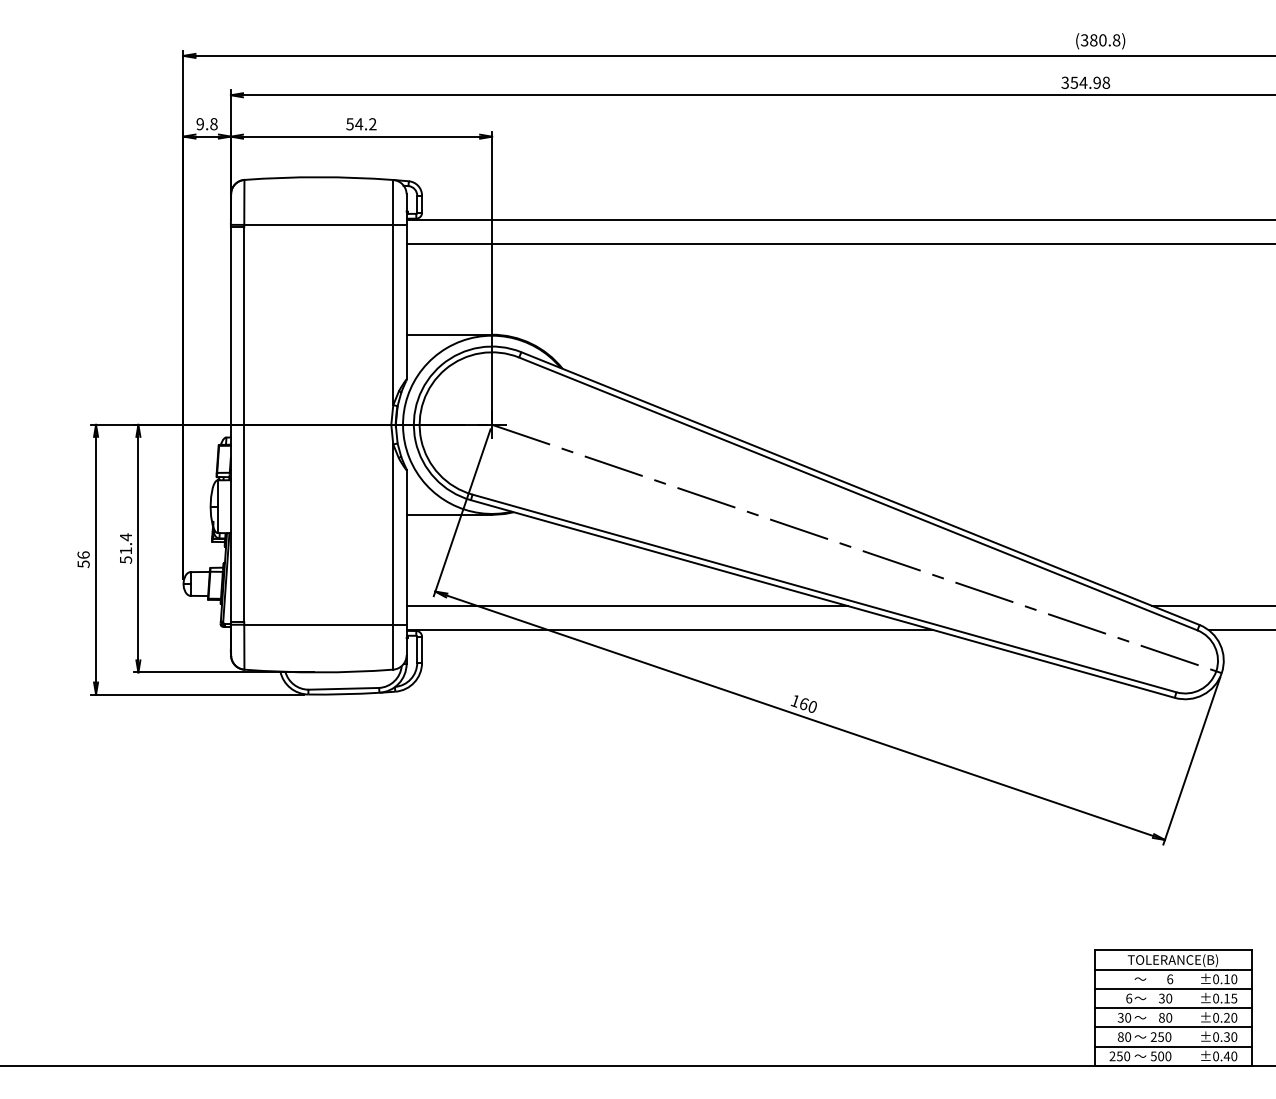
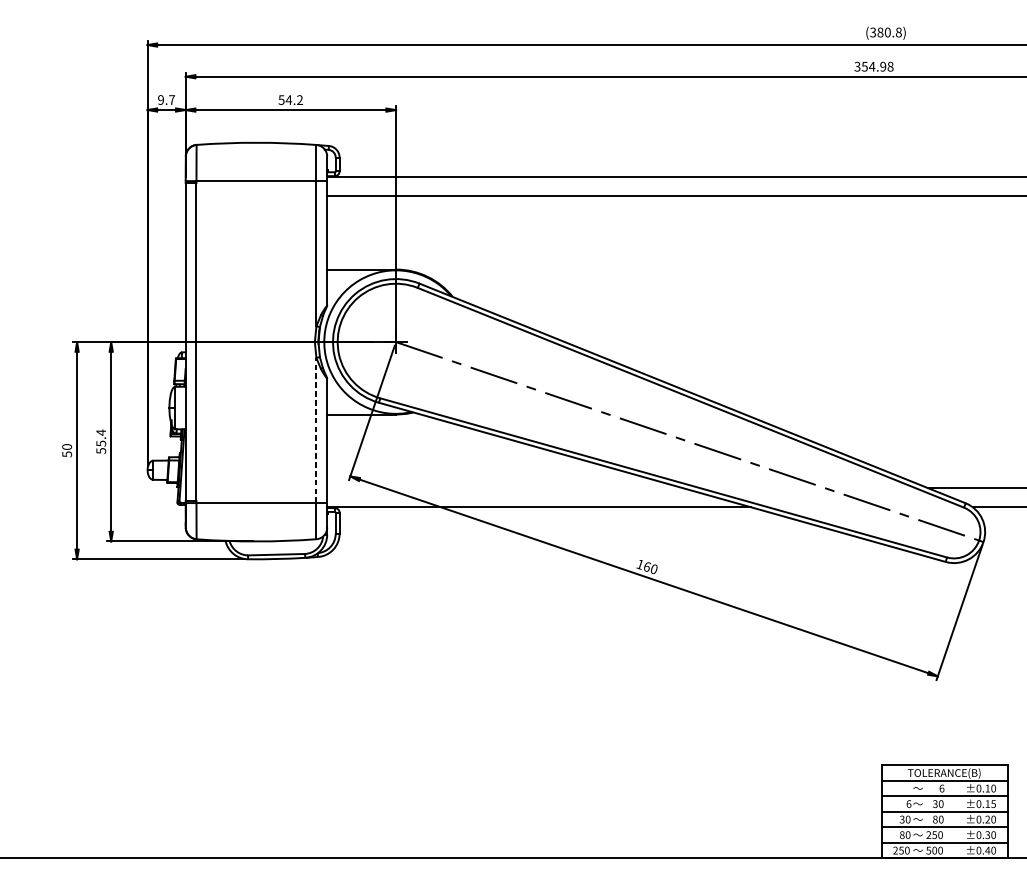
text: (213, 124) -> (171, 100), 9.8 -> 9.7
line: (393, 534) -> (316, 430), solid -> dashed
text: (126, 550) -> (101, 443), 51.4 -> 55.4
text: (83, 554) -> (67, 446), 56 -> 50
line: (626, 605) -> (504, 487), removed

